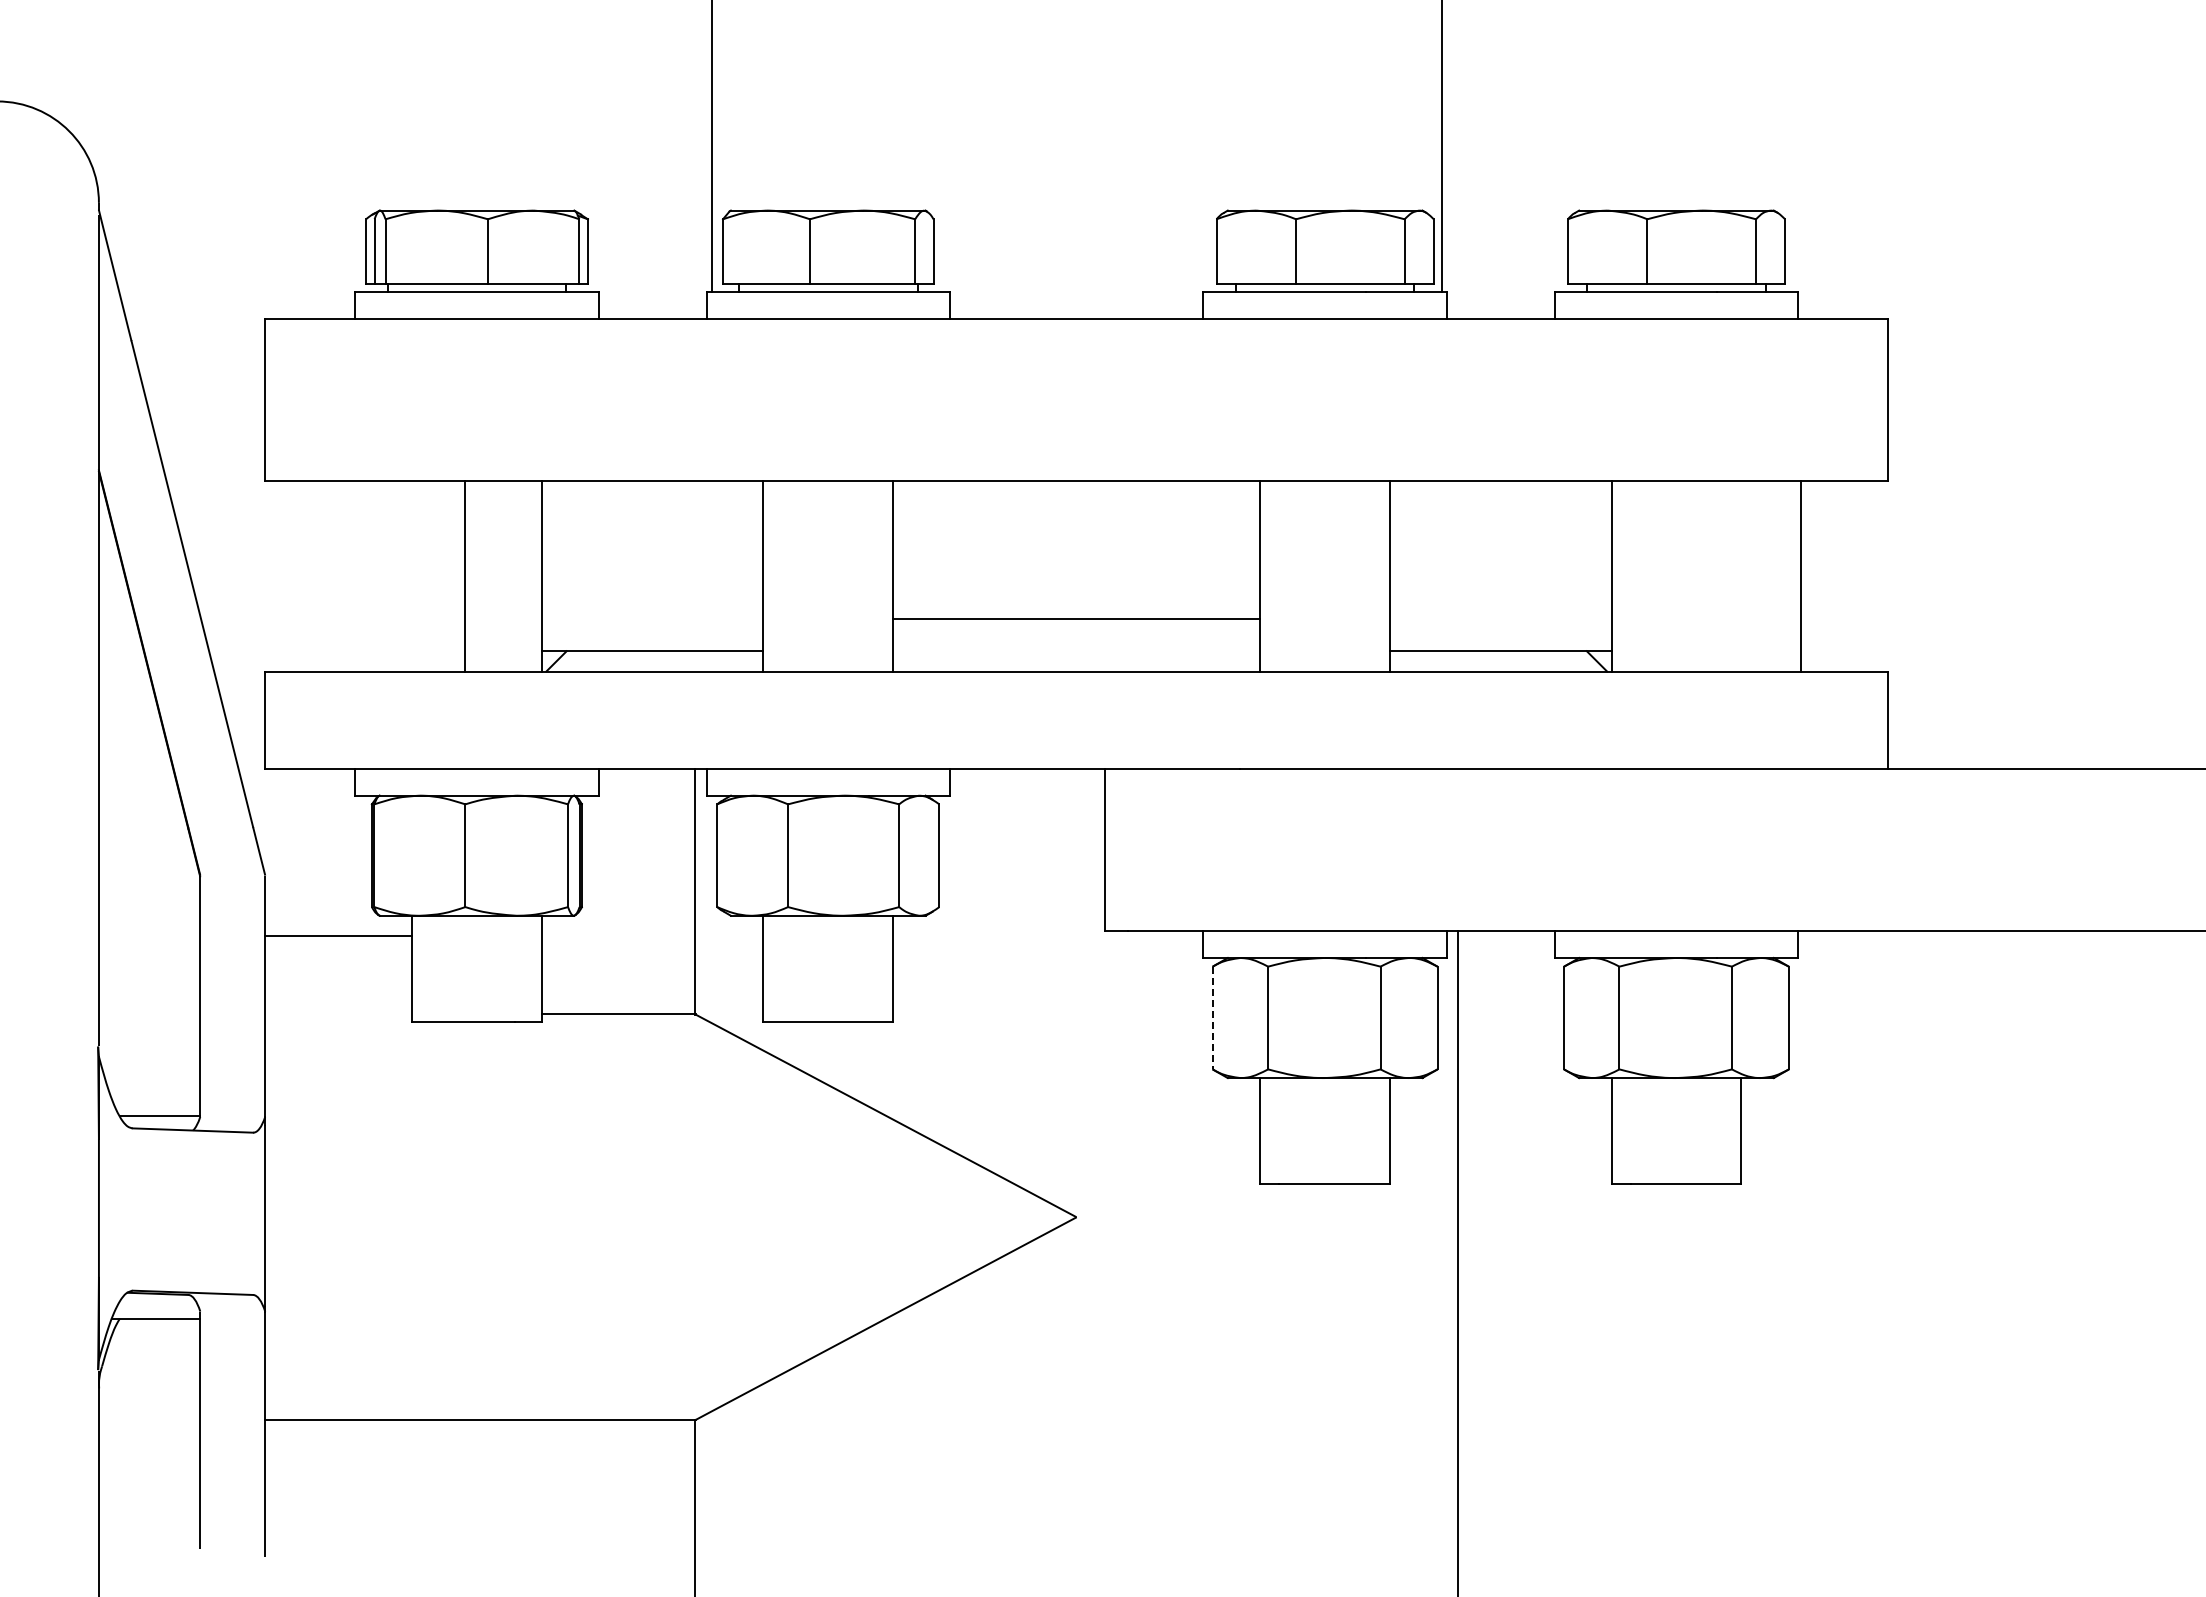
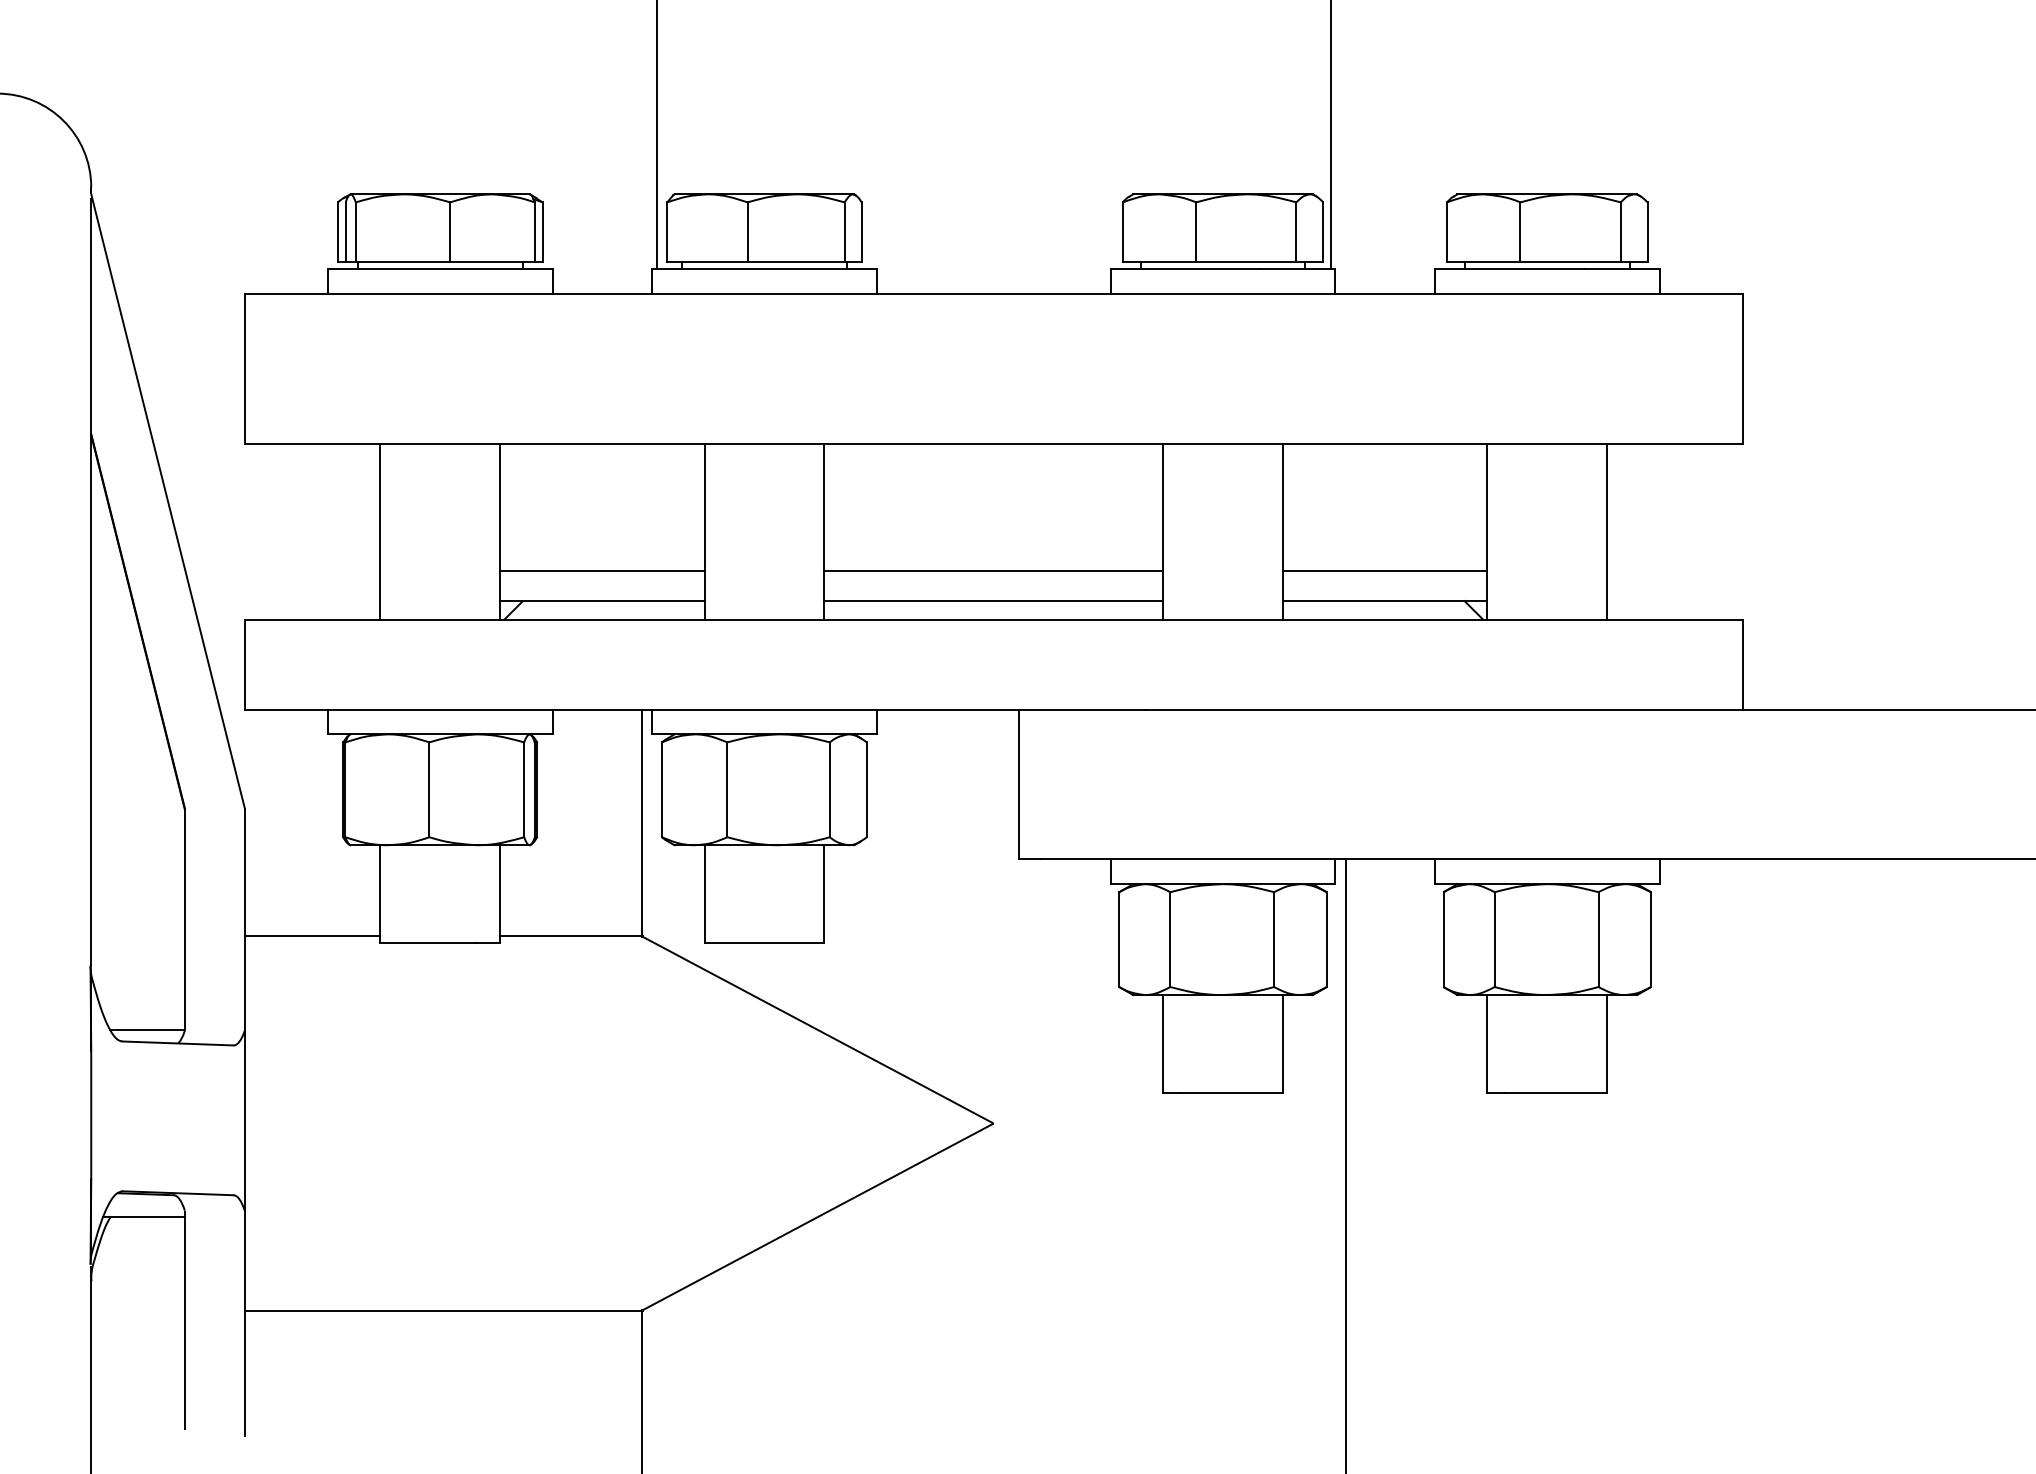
line: (465, 575) -> (380, 531), moved
line: (1801, 575) -> (1607, 531), moved
line: (652, 618) -> (602, 570), added
line: (1500, 618) -> (1384, 570), added
line: (1076, 651) -> (993, 601), added
line: (338, 936) -> (312, 936), moved
line: (1212, 1018) -> (1119, 940), dashed -> solid

